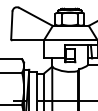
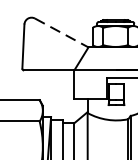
line: (36, 17) -> (62, 33), solid -> dashed

